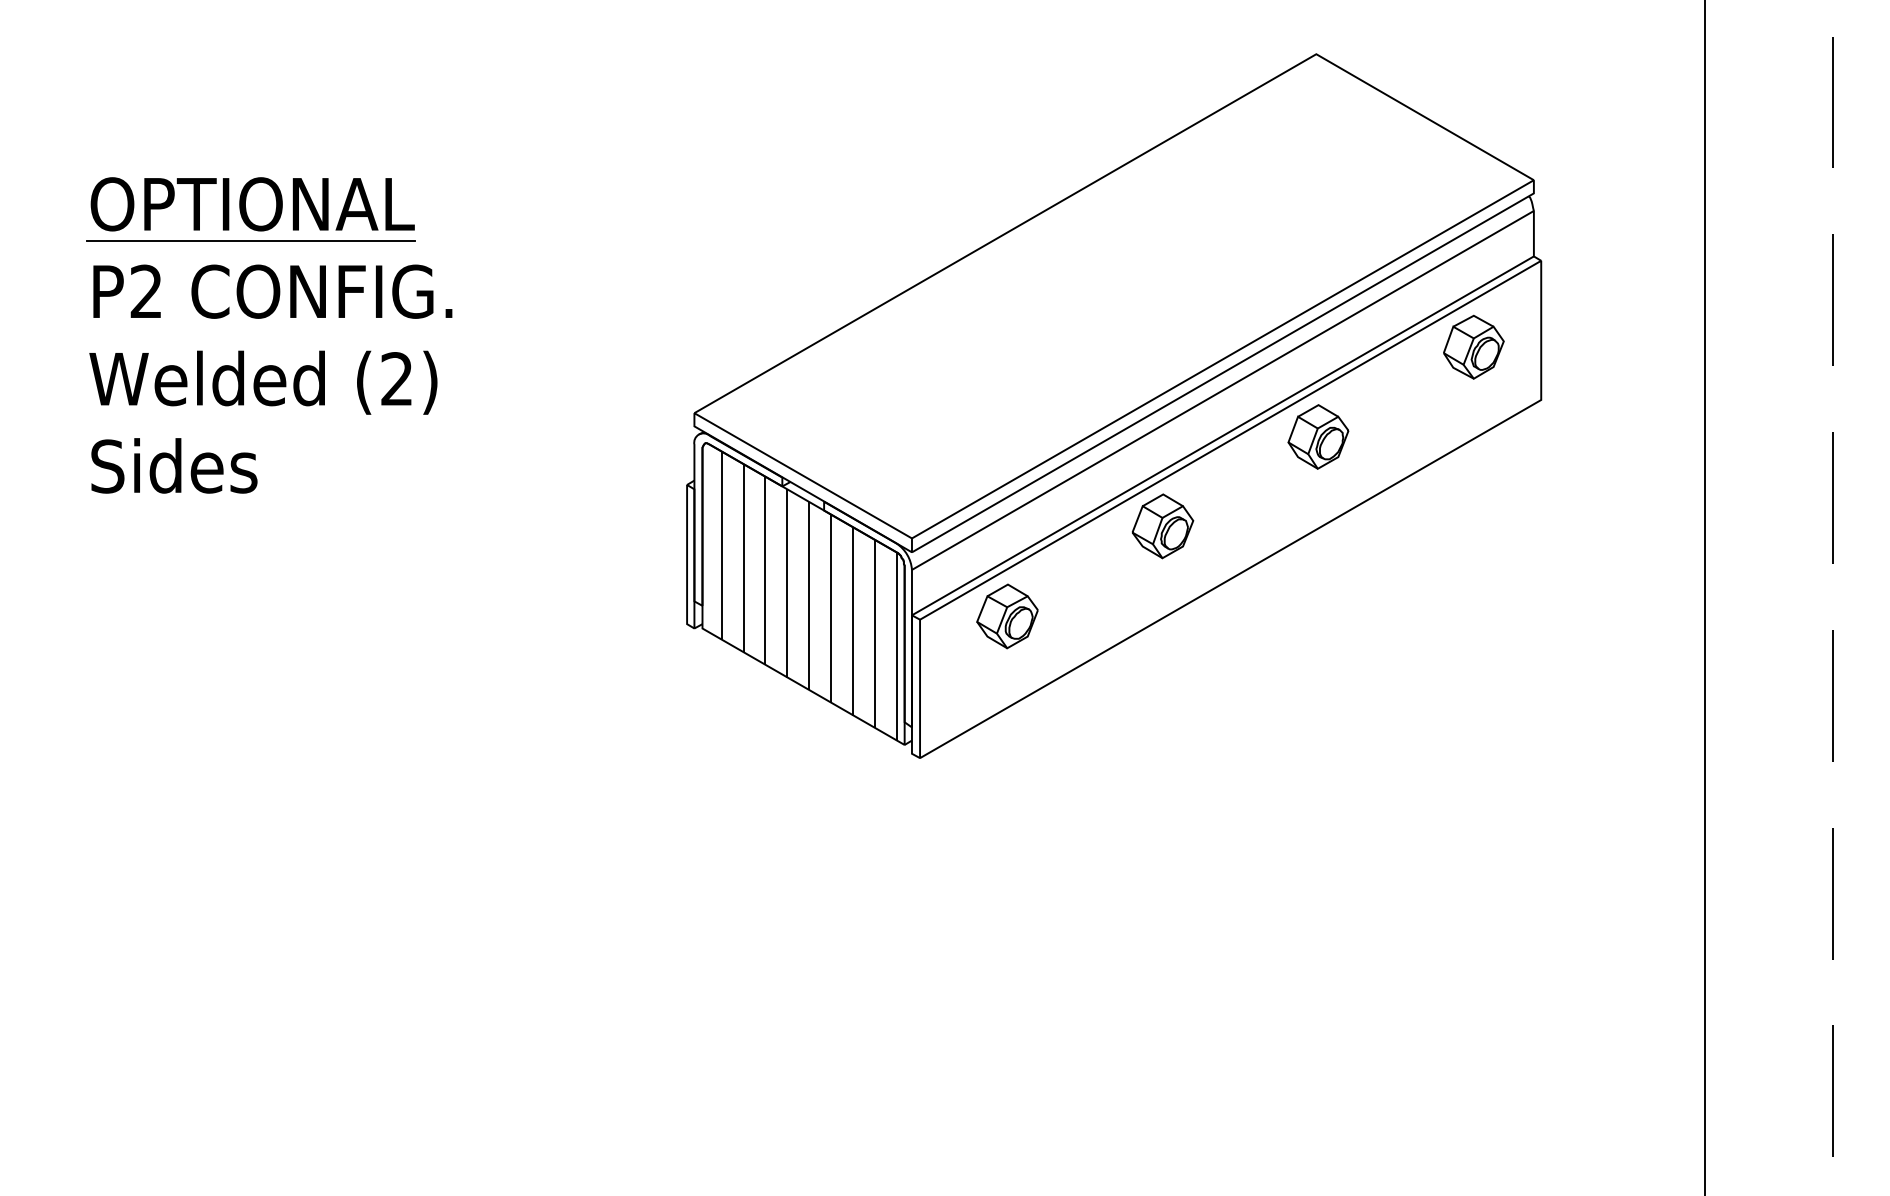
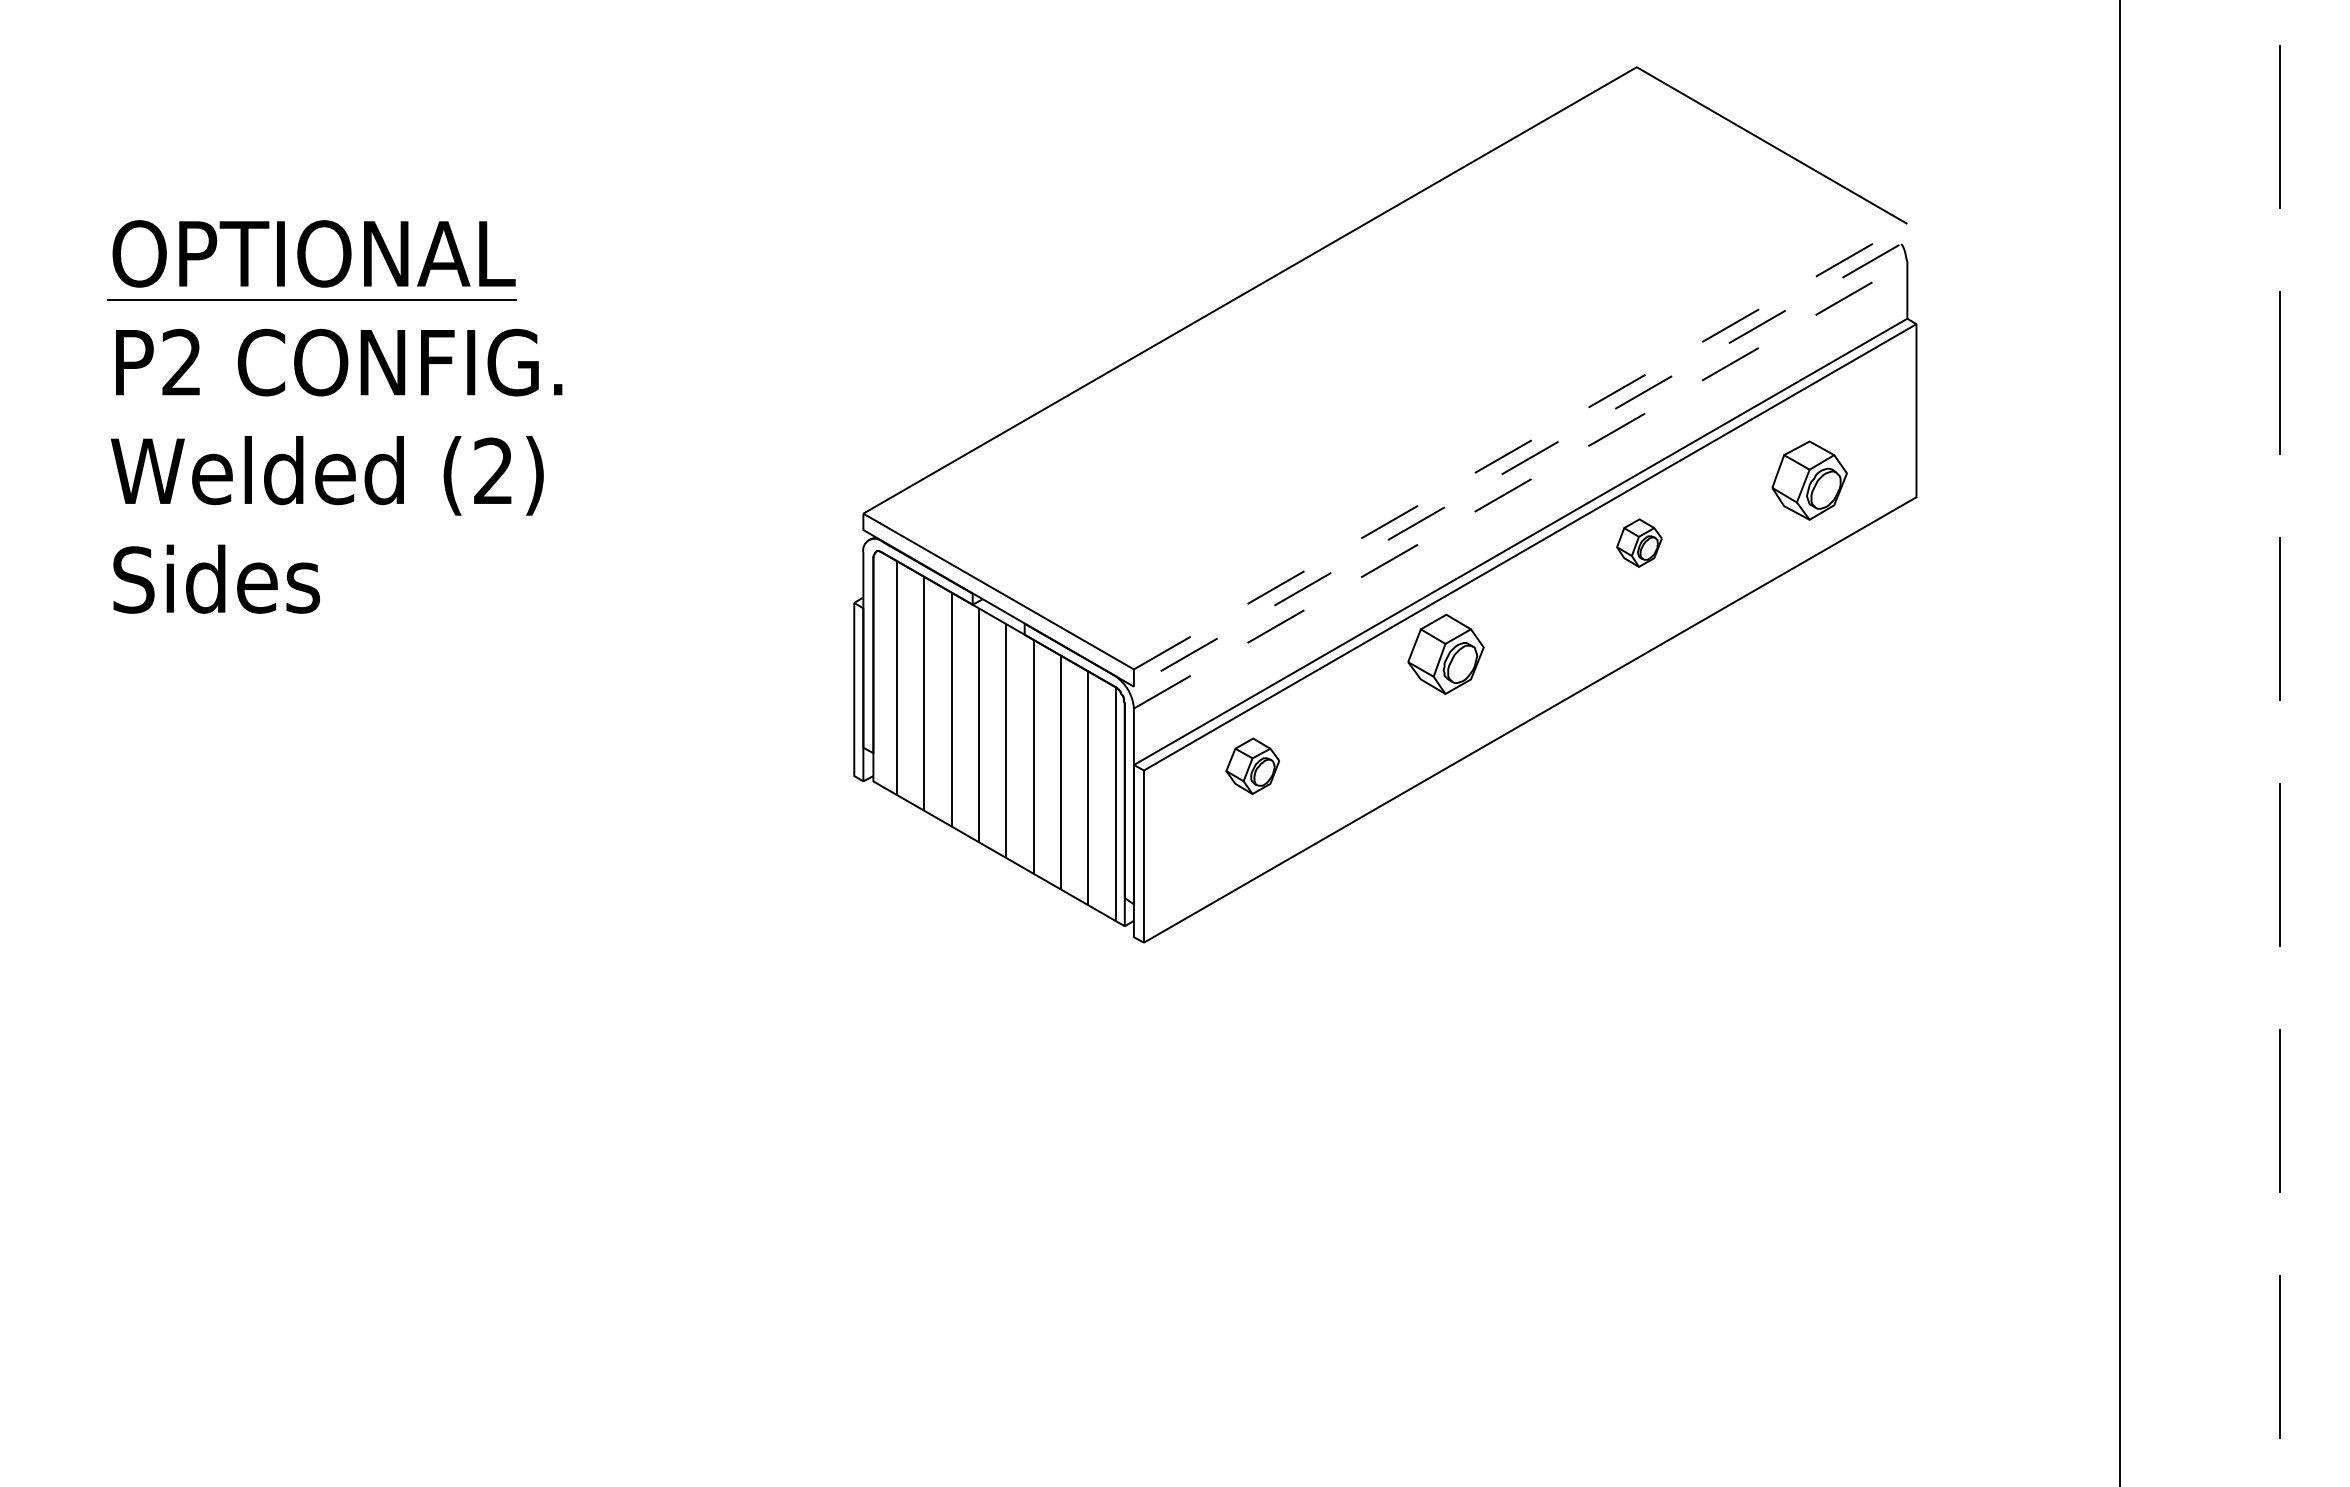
line: (1534, 187) -> (1907, 232), solid -> dashed
part: (1473, 347) -> (1809, 480), moved
line: (1222, 390) -> (1520, 485), solid -> dashed
part: (1318, 436) -> (1639, 542), size x0.6
part: (1007, 615) -> (1252, 765), size x0.7

